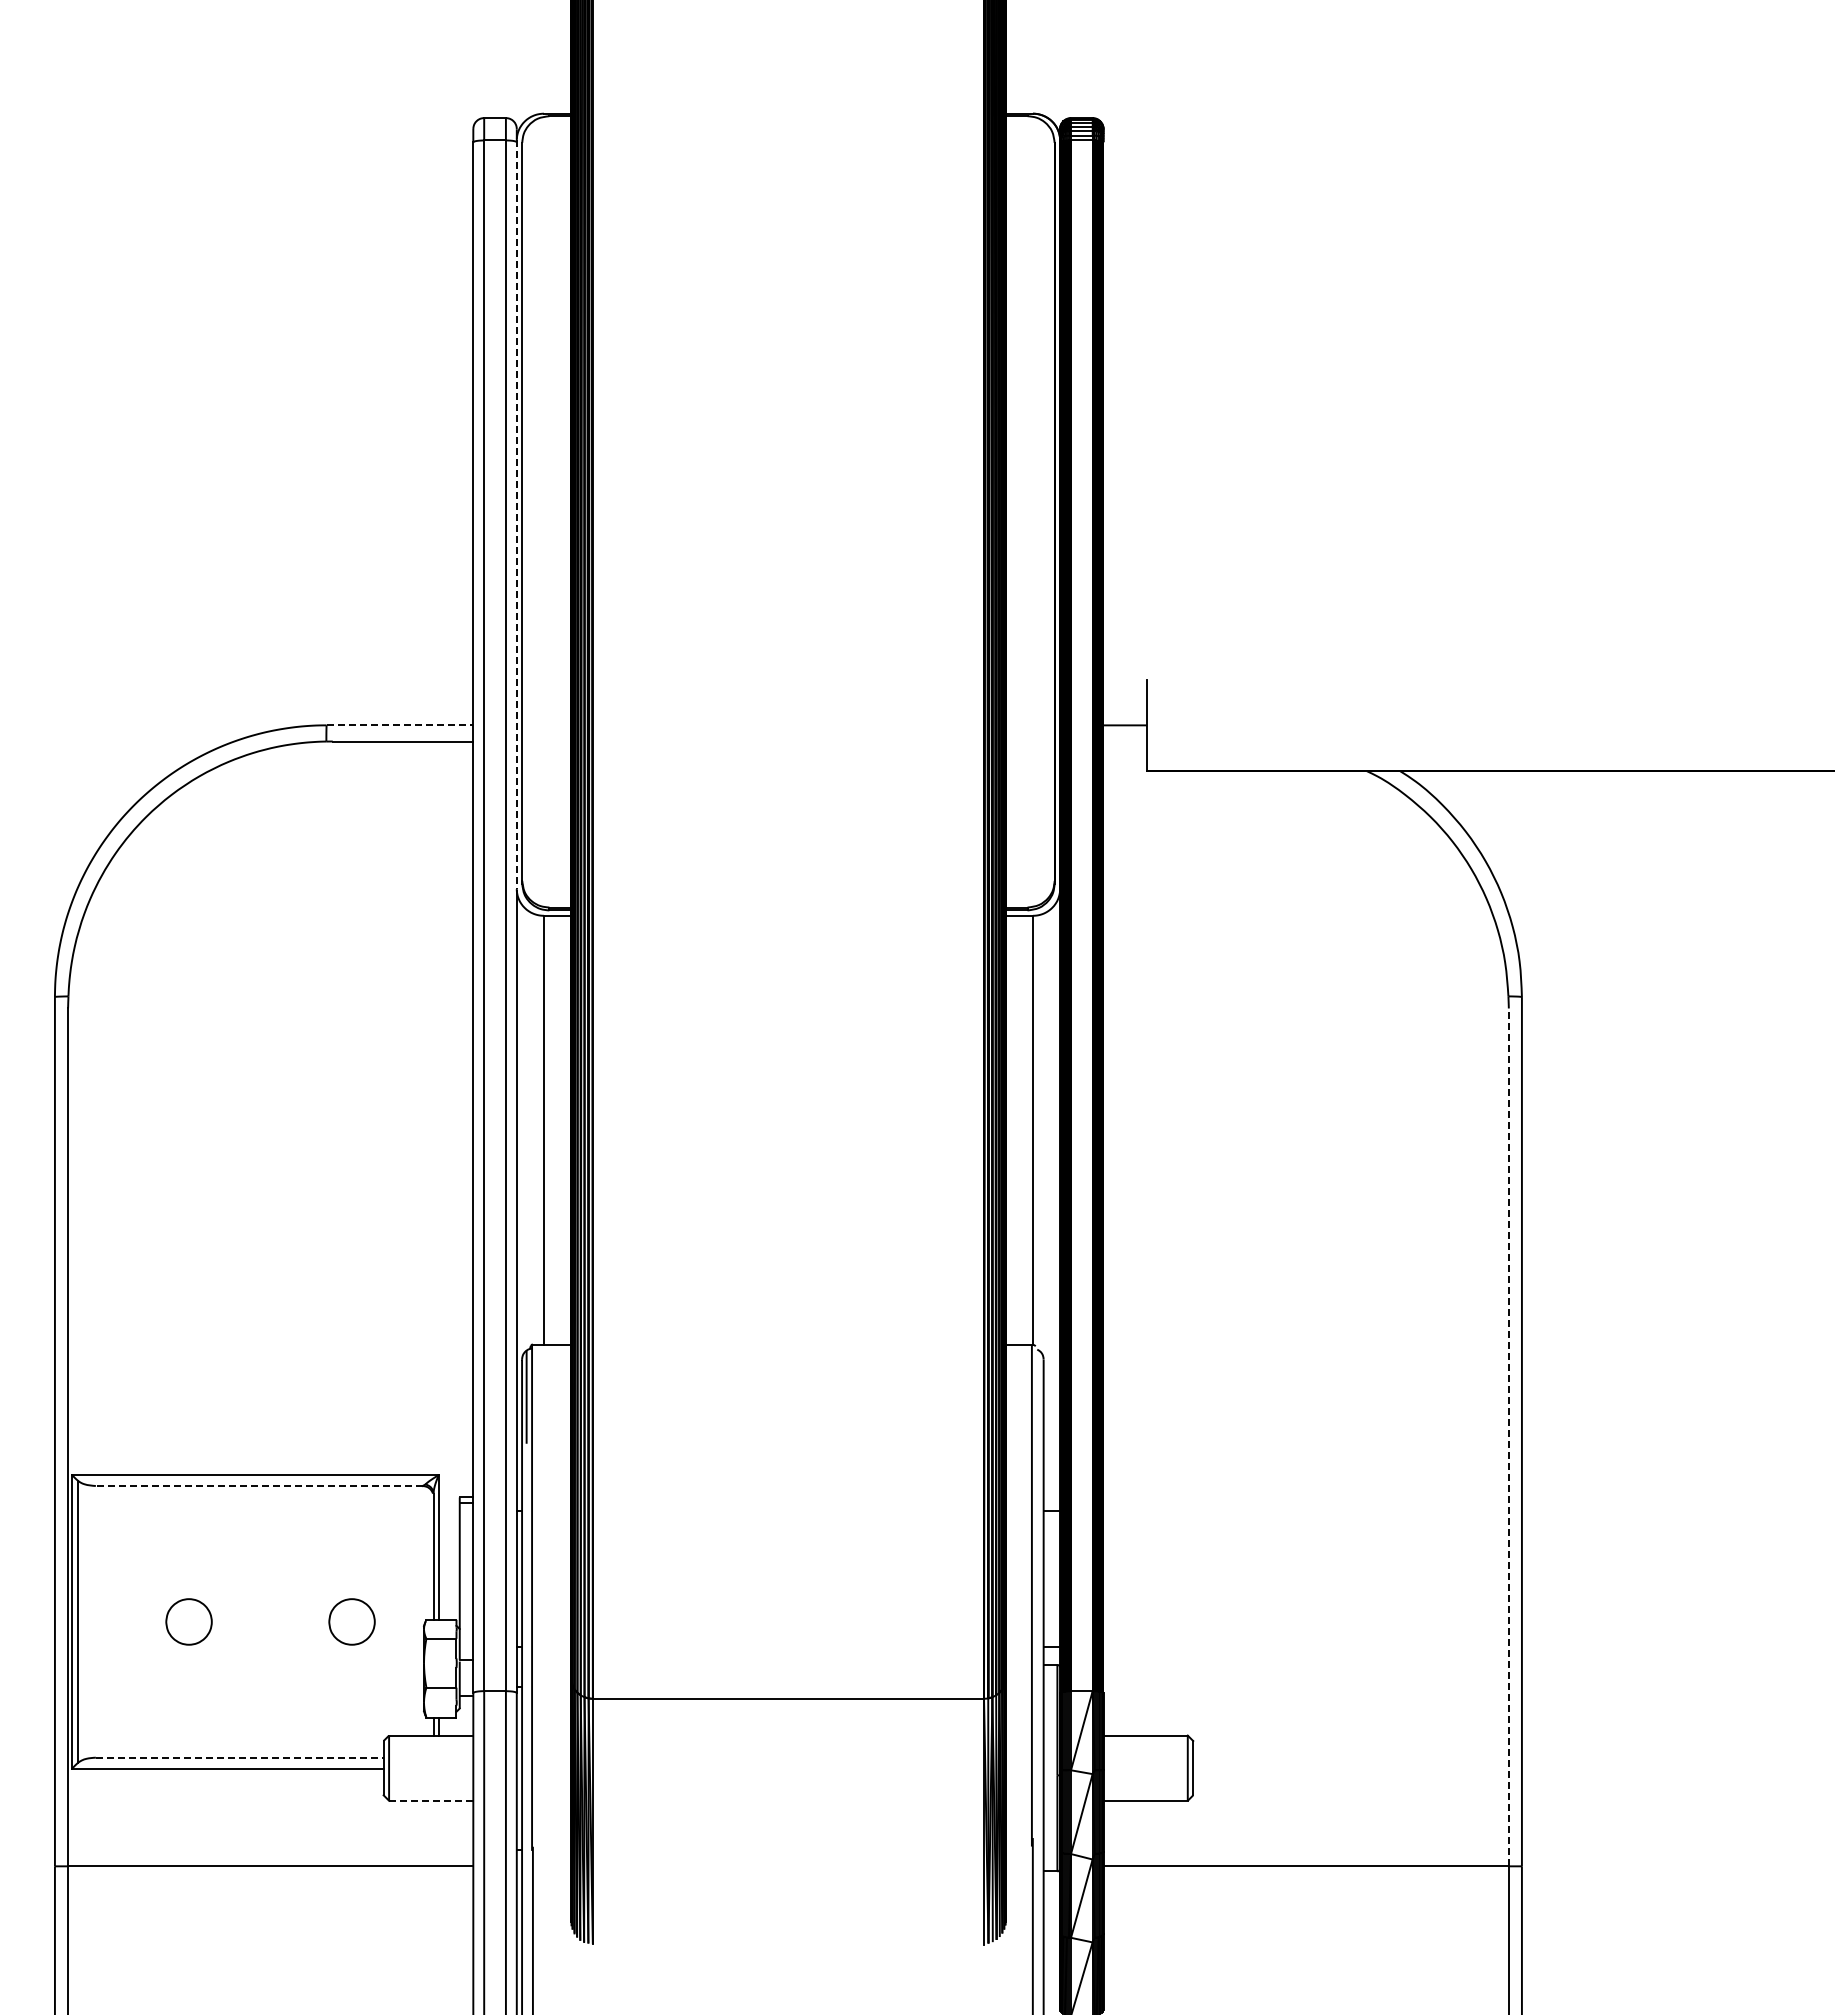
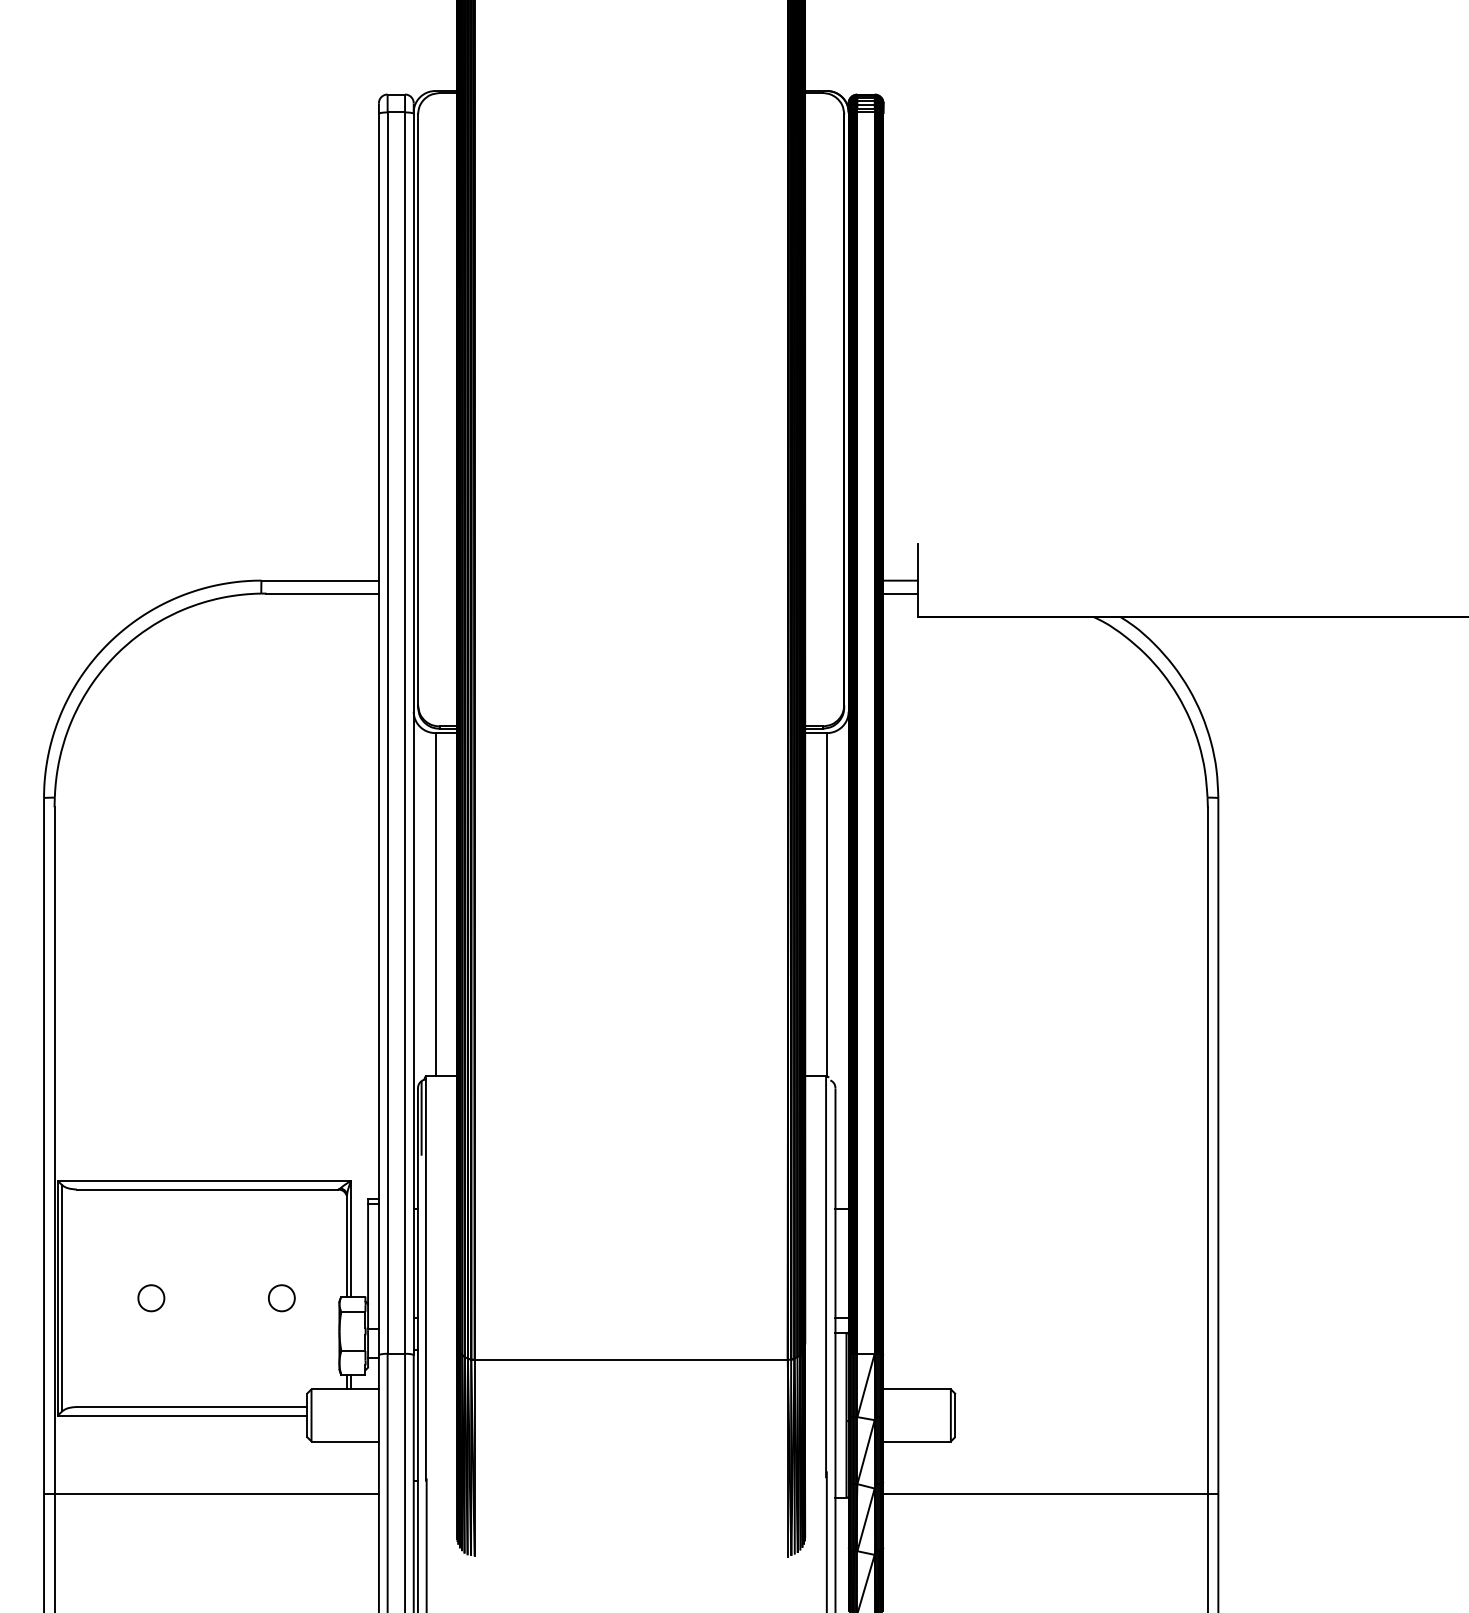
line: (516, 515) -> (413, 412), dashed -> solid
line: (400, 725) -> (320, 580), dashed -> solid
line: (1125, 741) -> (901, 593), added
line: (1508, 1437) -> (1207, 1150), dashed -> solid
line: (258, 1486) -> (206, 1189), dashed -> solid
part: (188, 1621) -> (150, 1298), size x0.71
part: (351, 1621) -> (281, 1298), size x0.71
line: (239, 1757) -> (191, 1406), dashed -> solid
line: (430, 1800) -> (344, 1441), dashed -> solid

